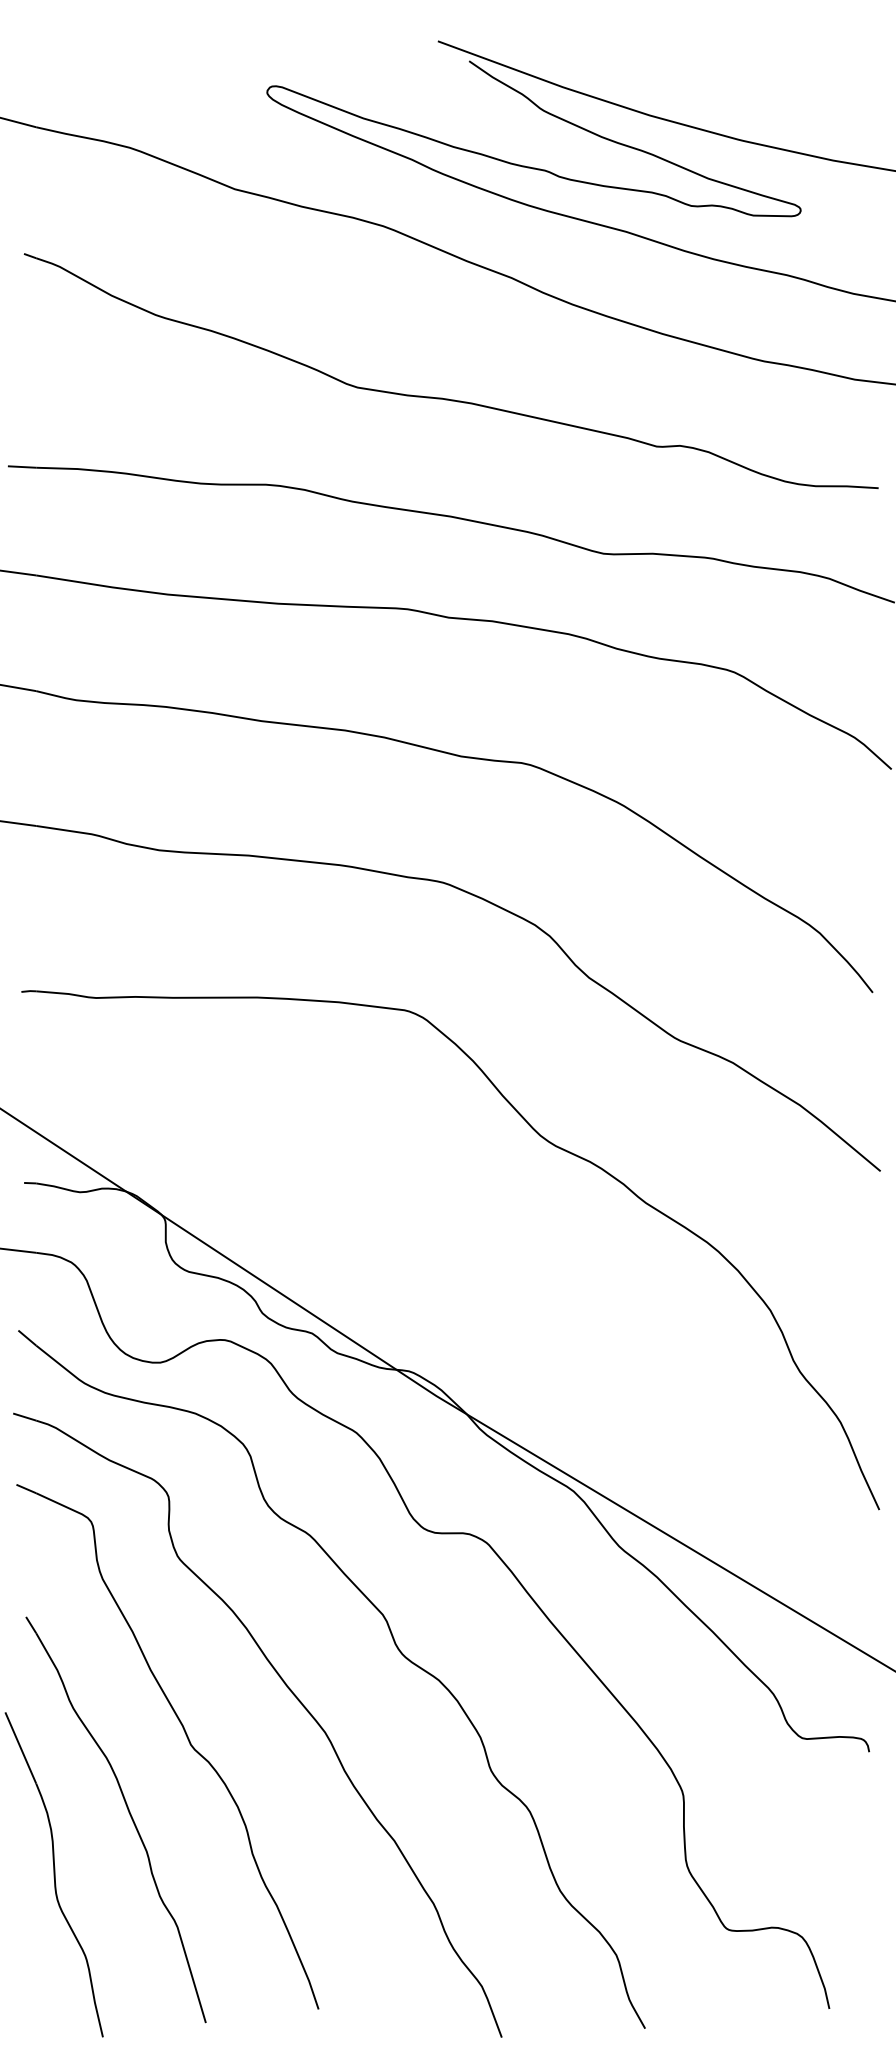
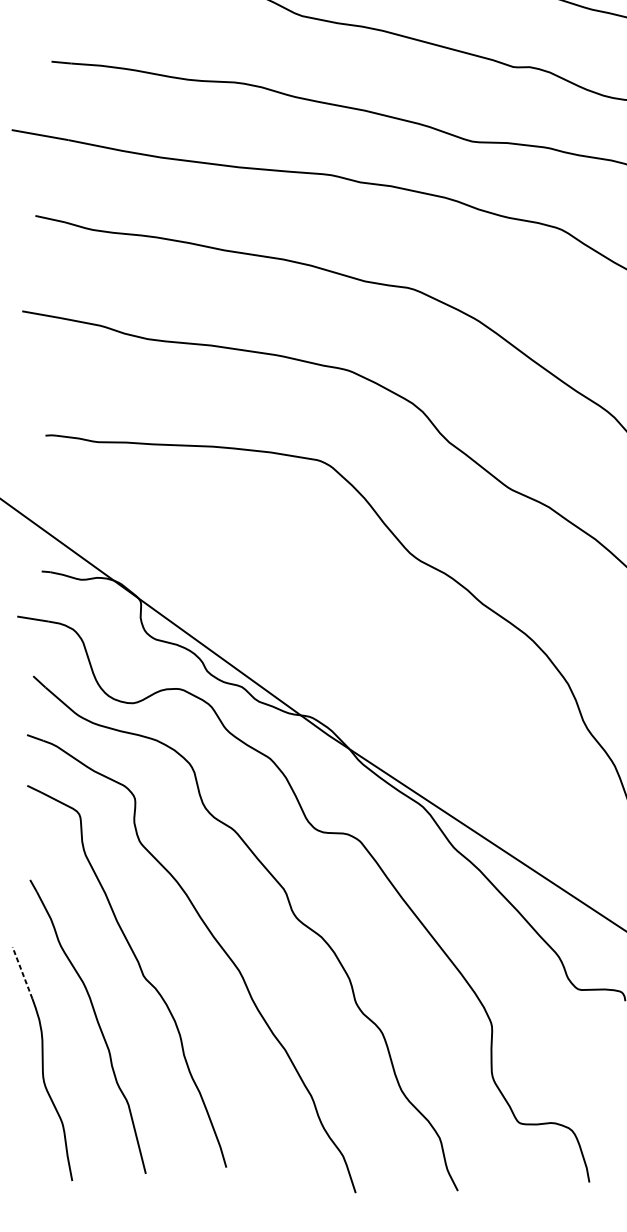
line: (20, 1748) -> (22, 973), solid -> dashed

